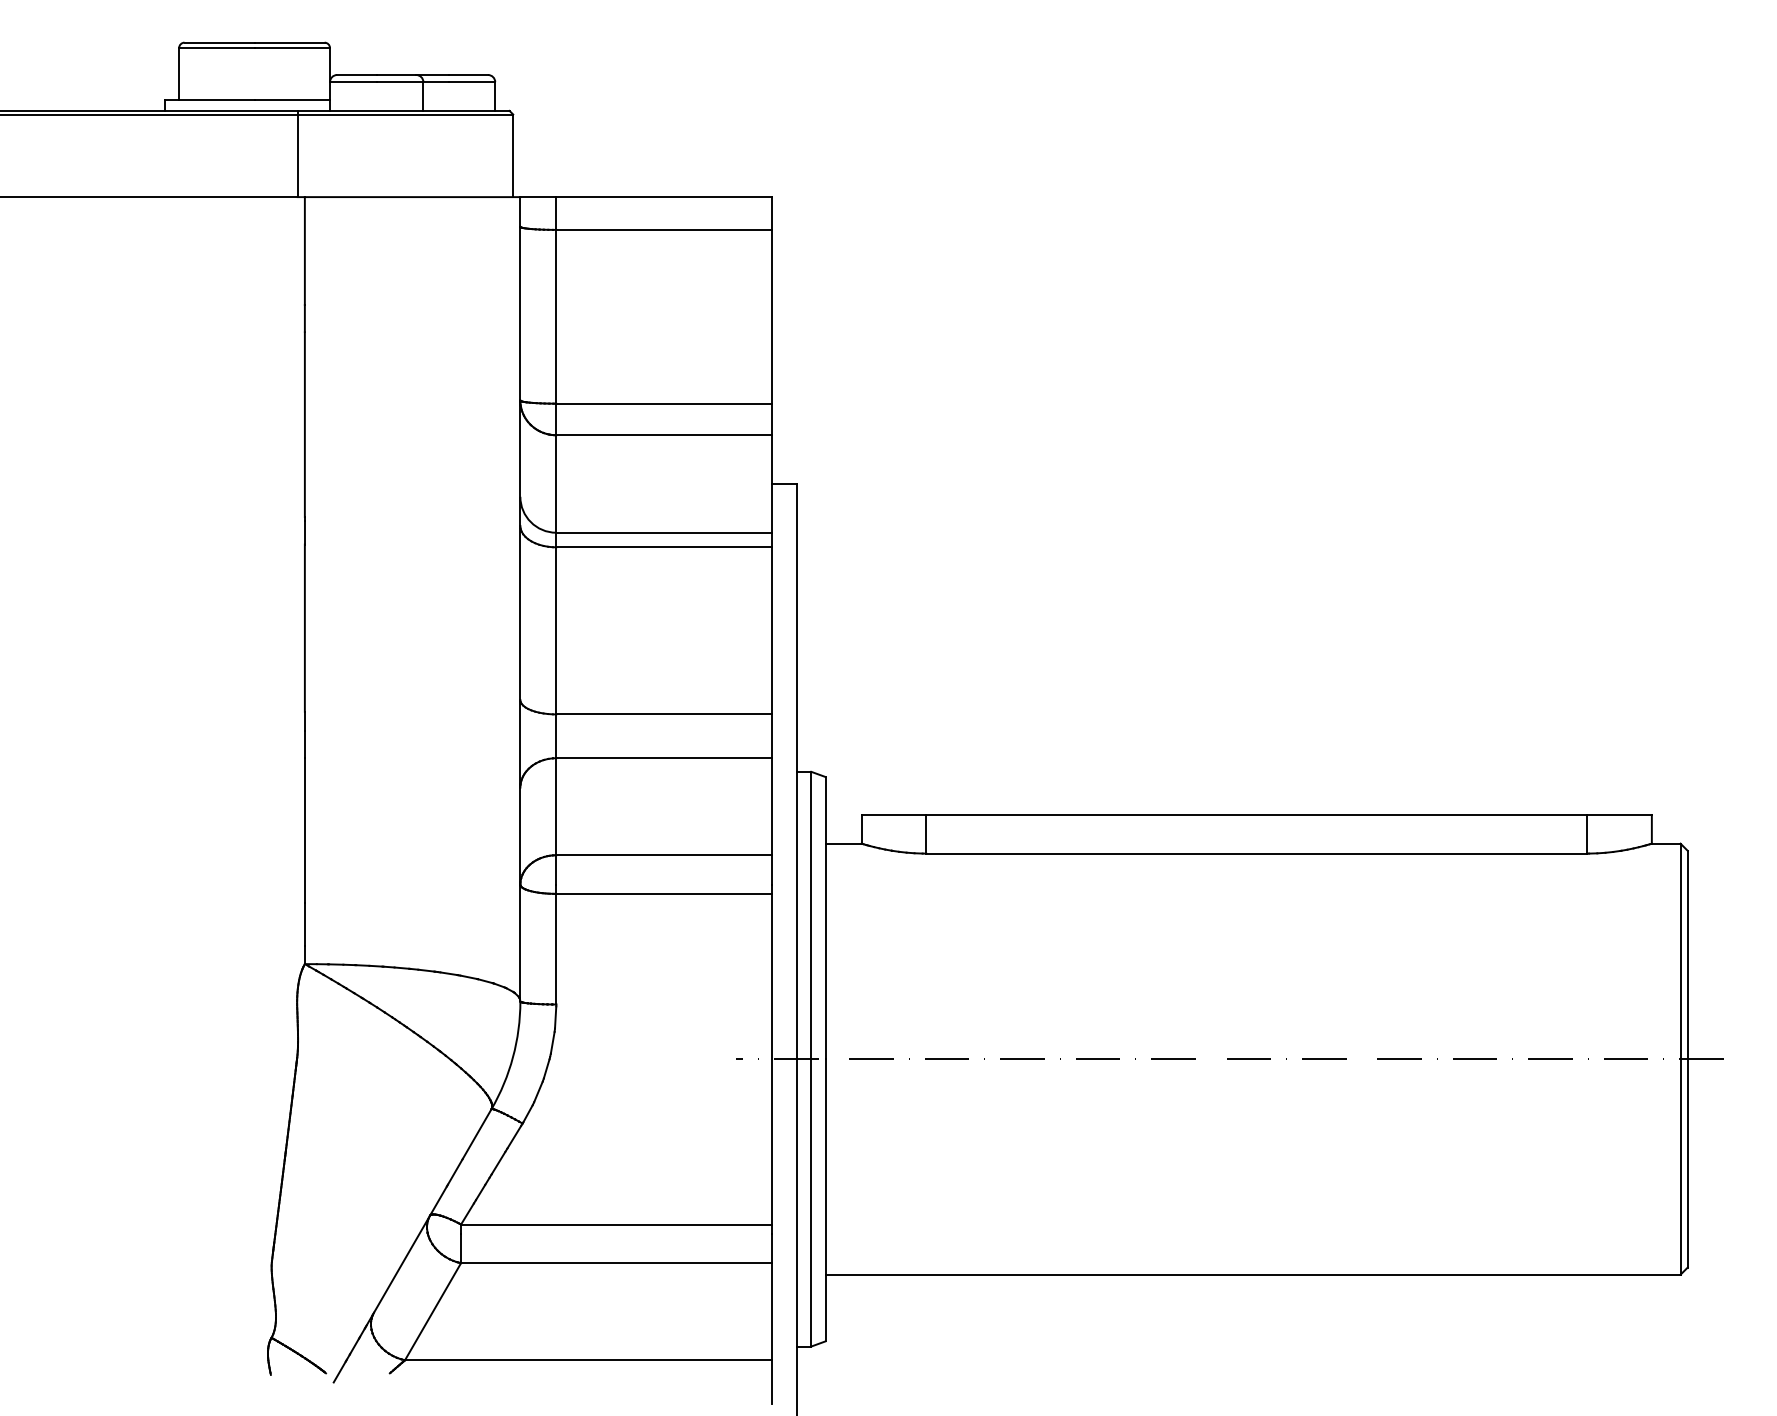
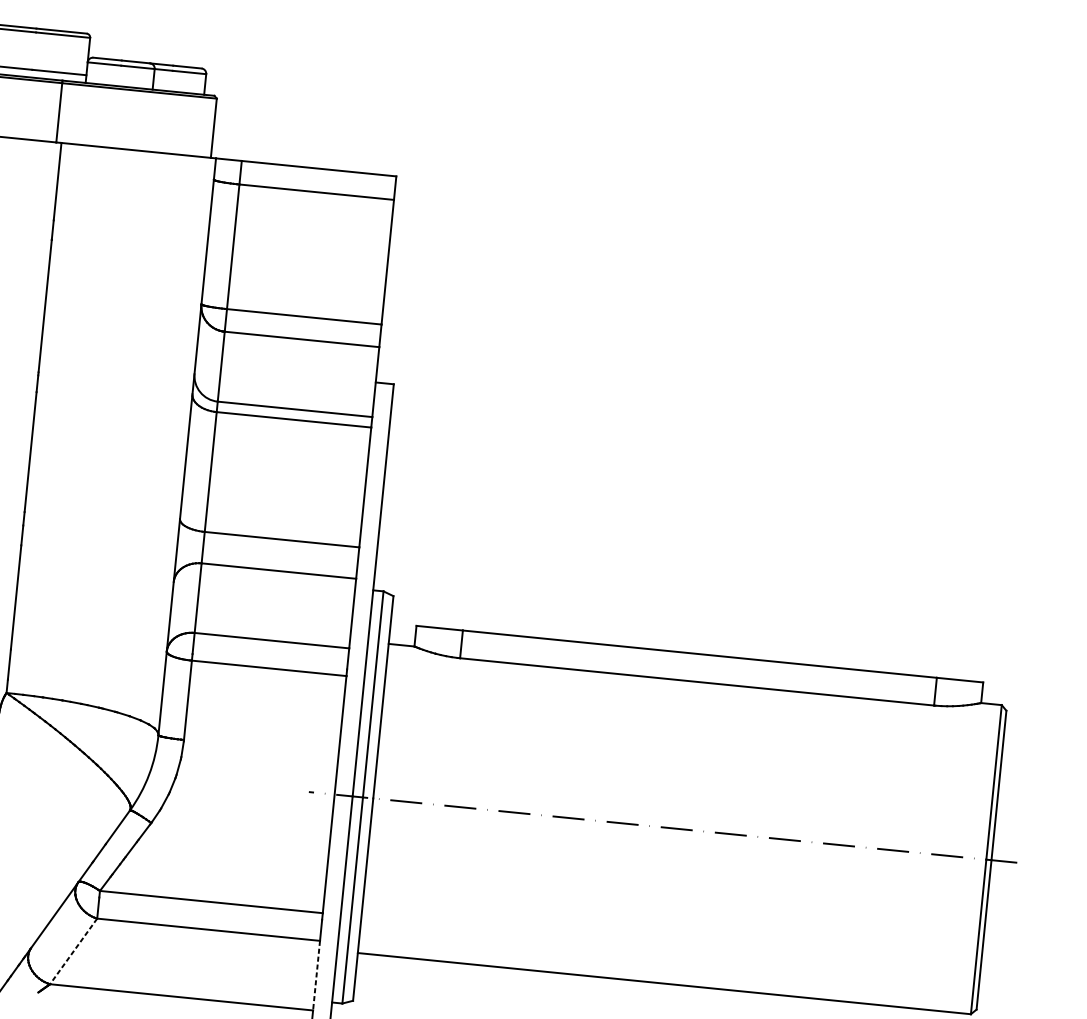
line: (771, 1311) -> (316, 975), solid -> dashed
line: (432, 1312) -> (73, 951), solid -> dashed

